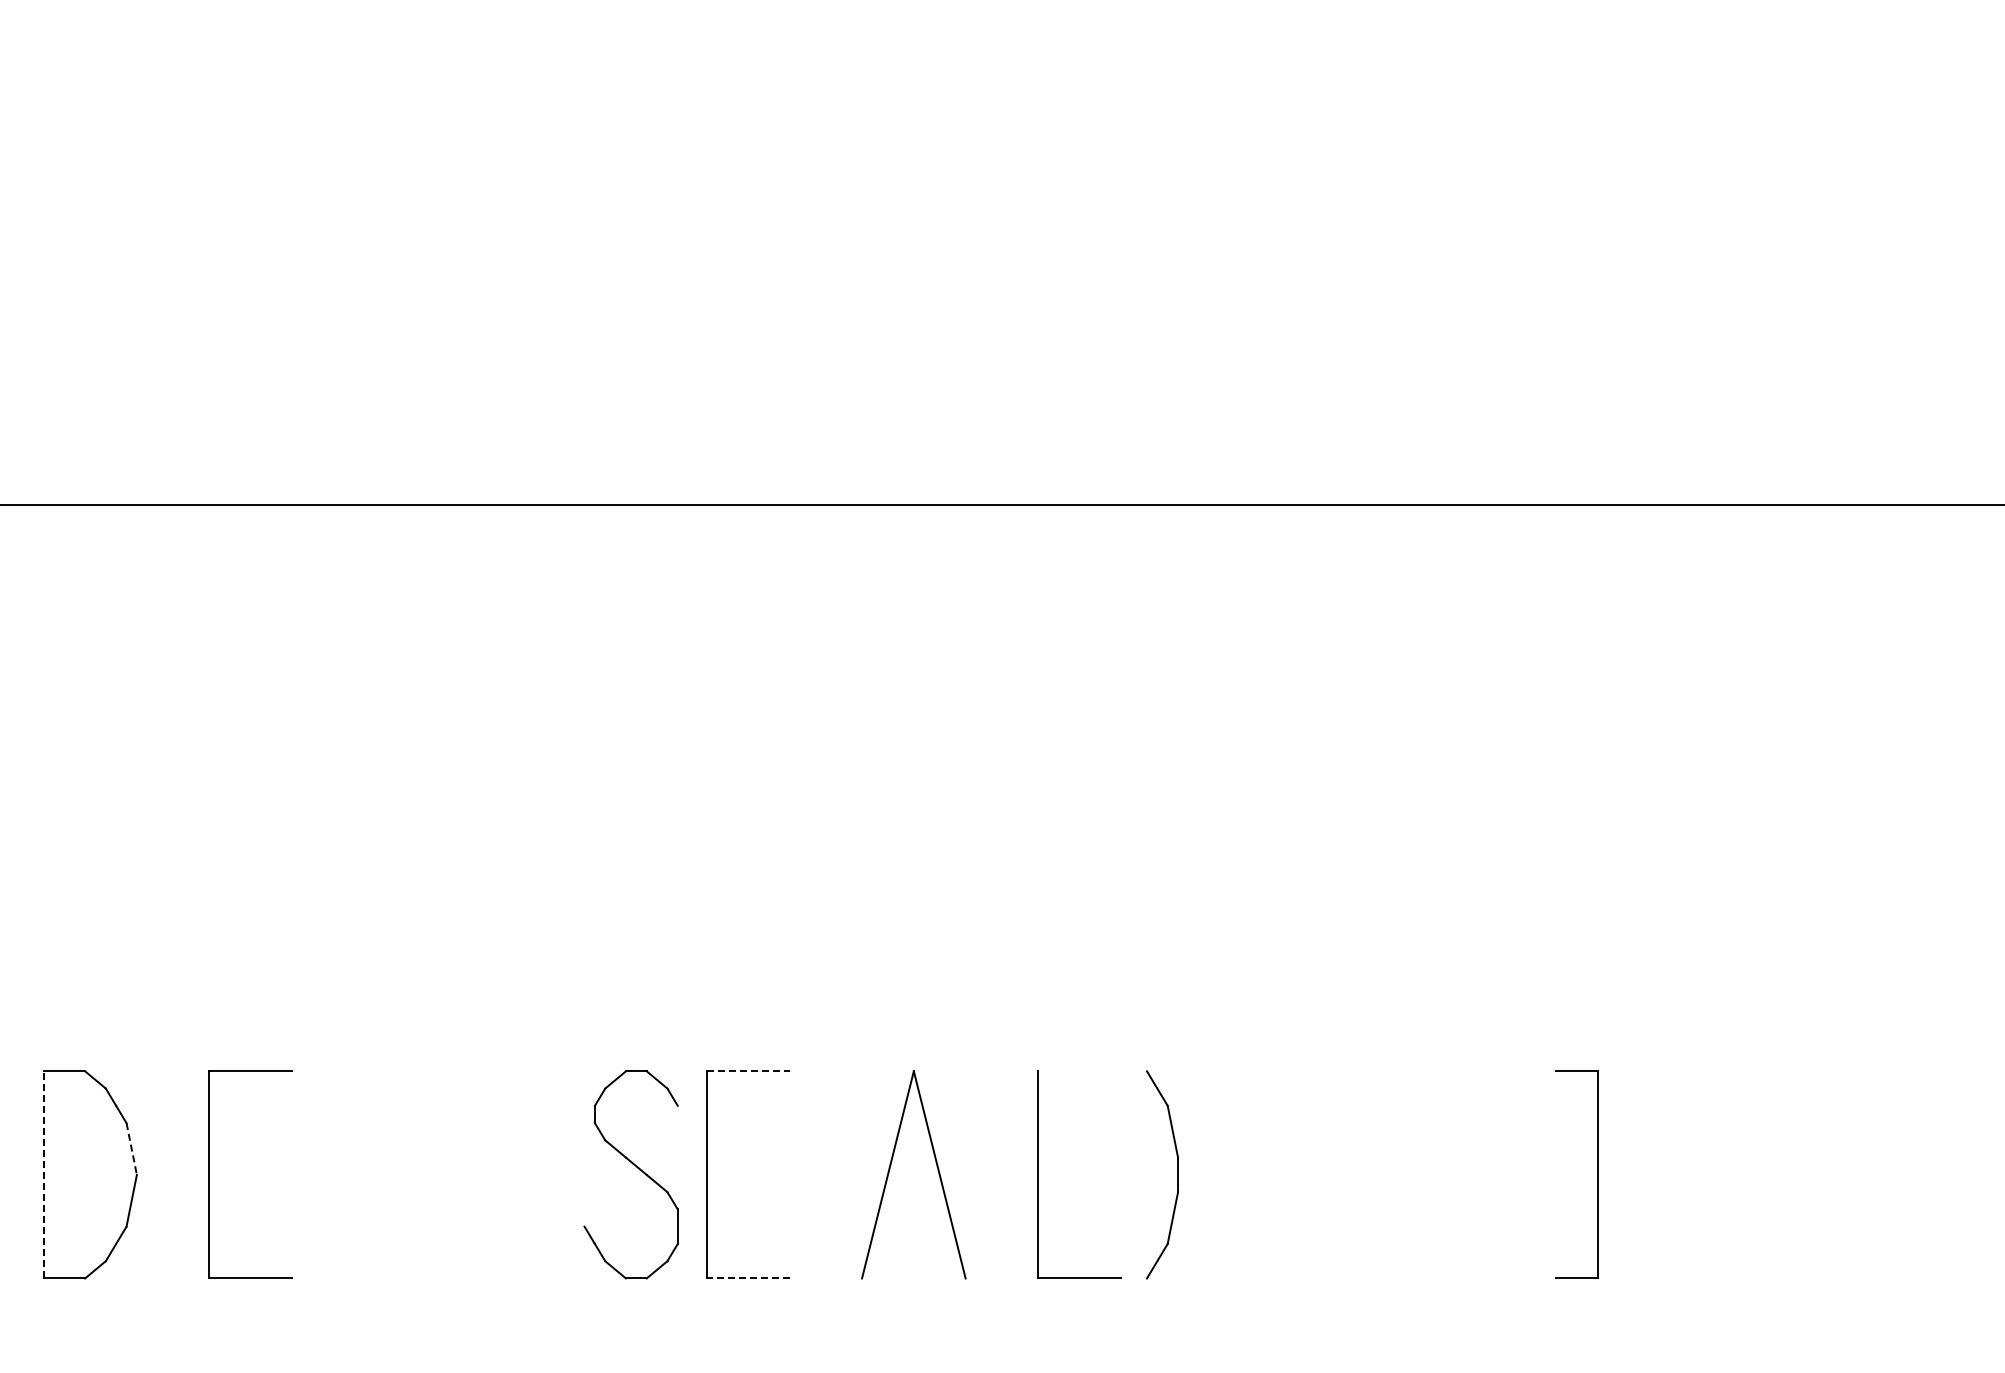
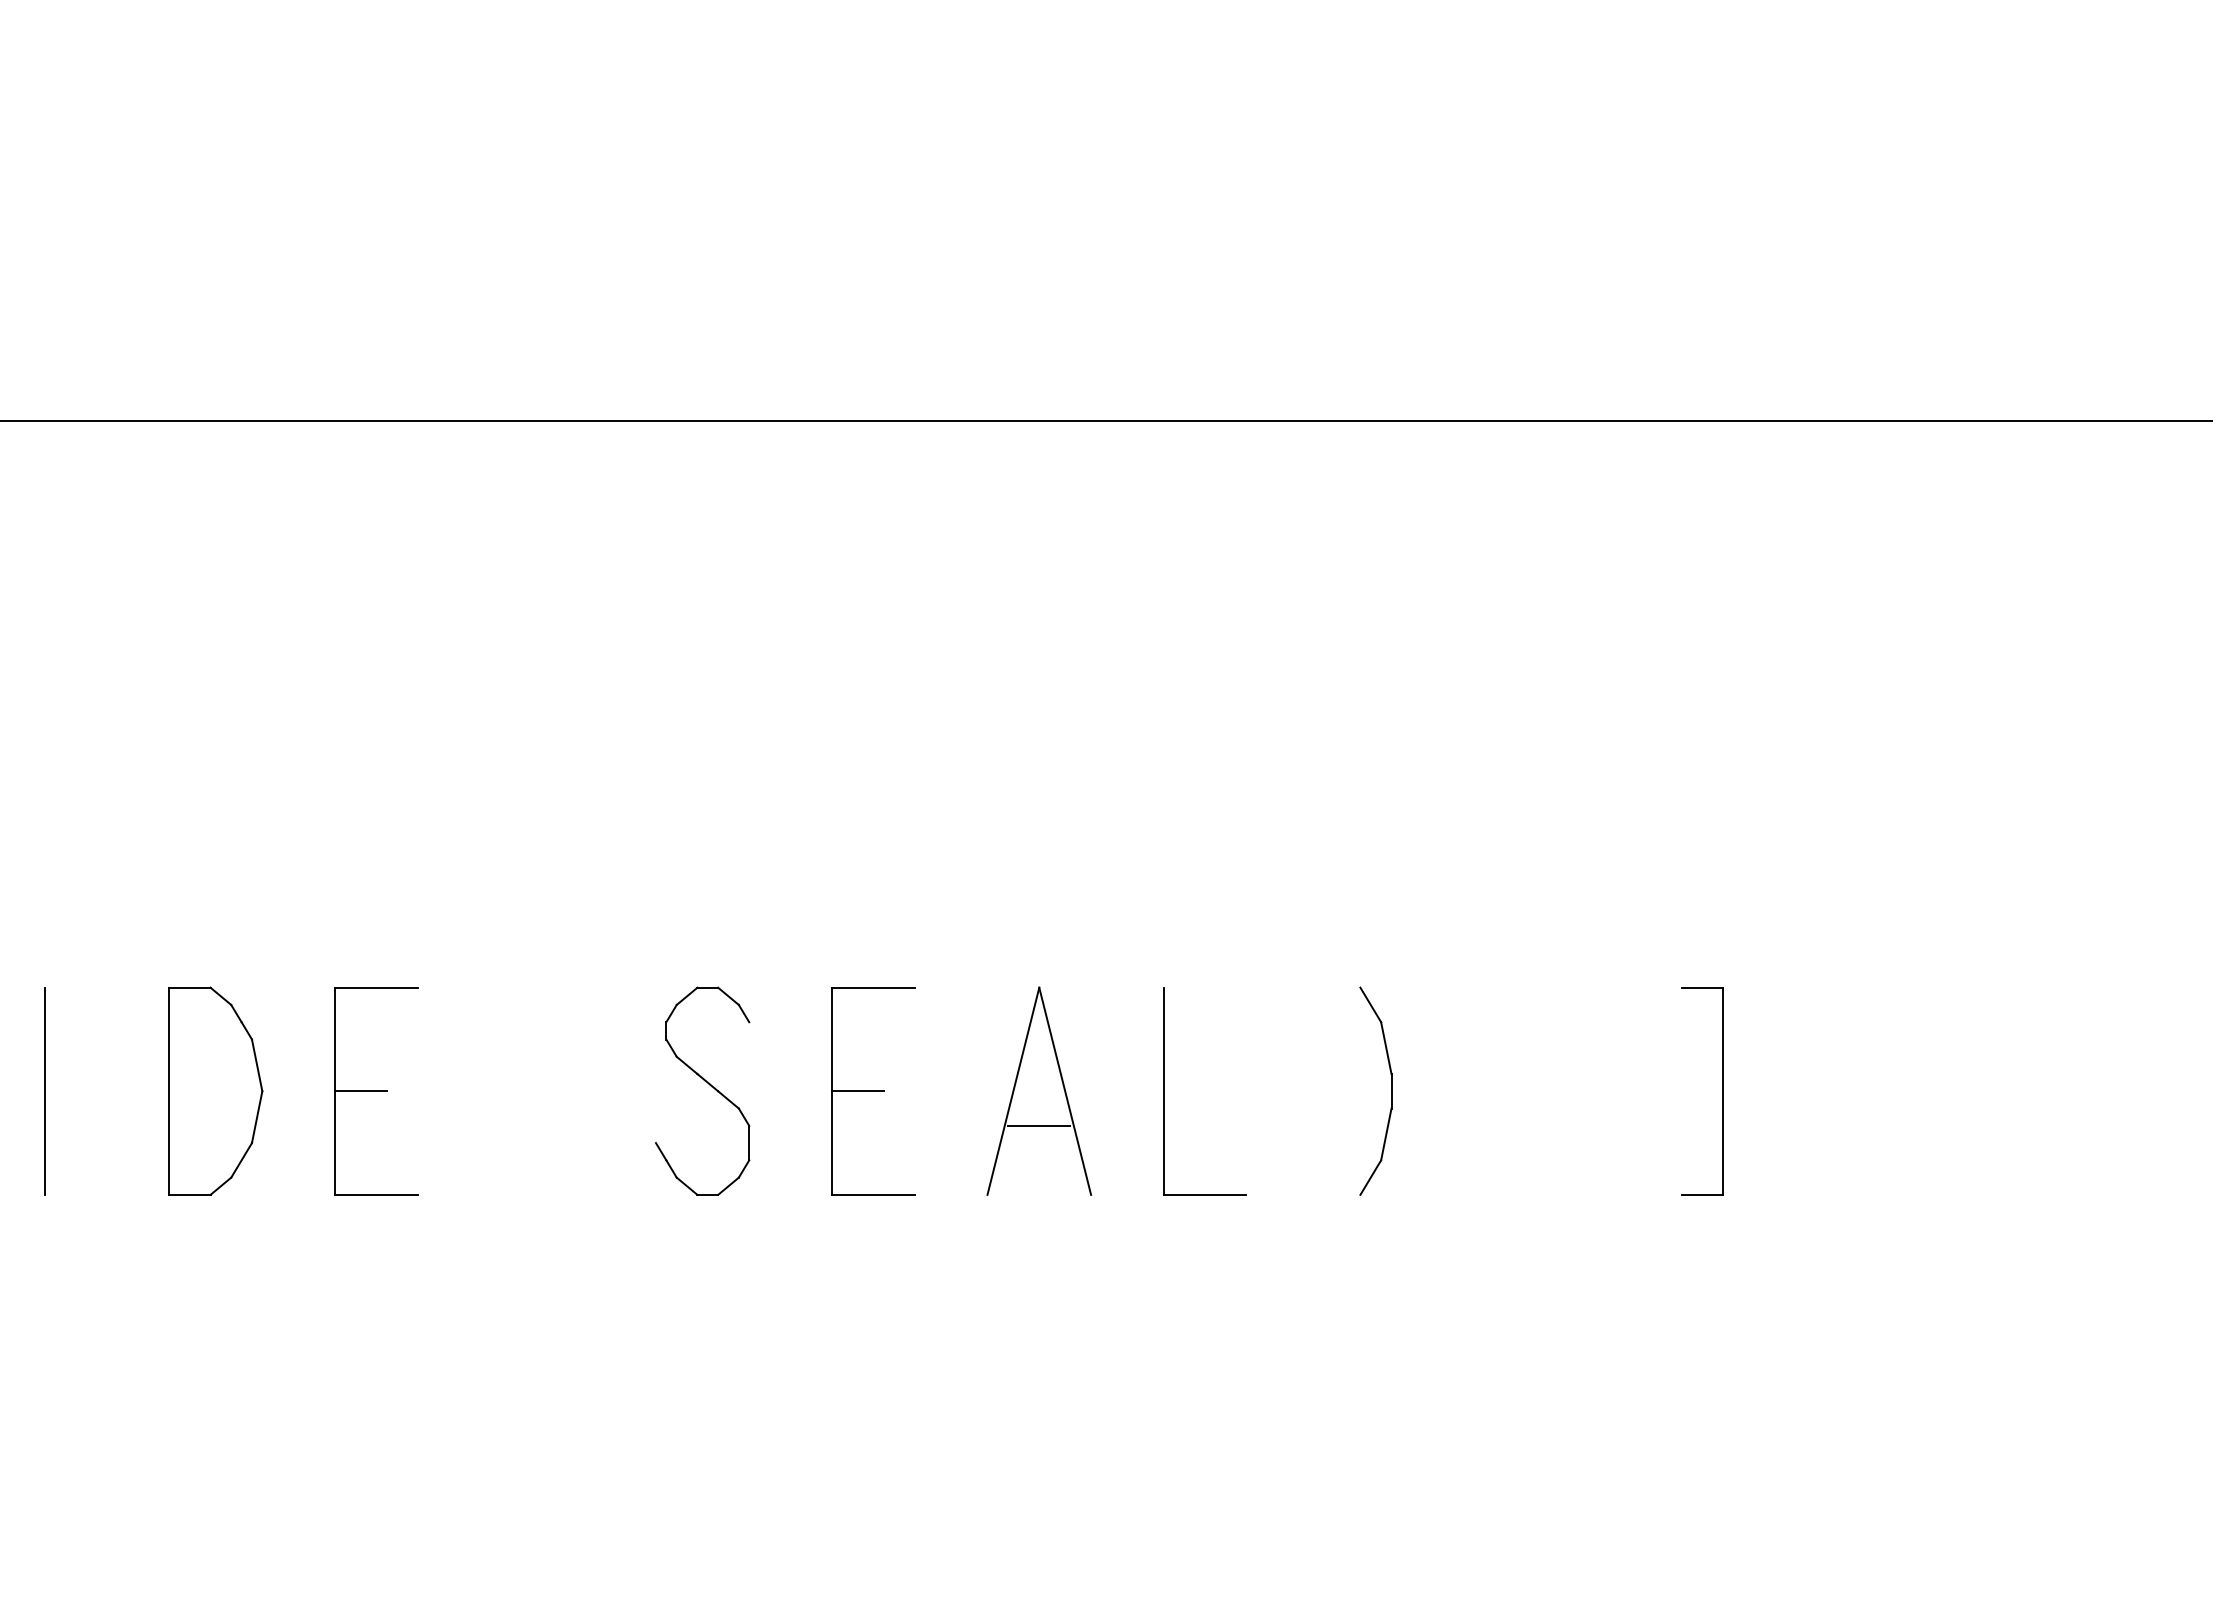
line: (749, 1071) -> (874, 987), dashed -> solid
line: (132, 1149) -> (257, 1065), dashed -> solid
part: (637, 1168) -> (708, 1084), moved
part: (1178, 1174) -> (1391, 1090), moved
line: (44, 1175) -> (169, 1091), dashed -> solid
line: (235, 1175) -> (360, 1091), added
line: (732, 1175) -> (857, 1091), added
line: (914, 1209) -> (1039, 1125), added
line: (748, 1278) -> (873, 1194), dashed -> solid

